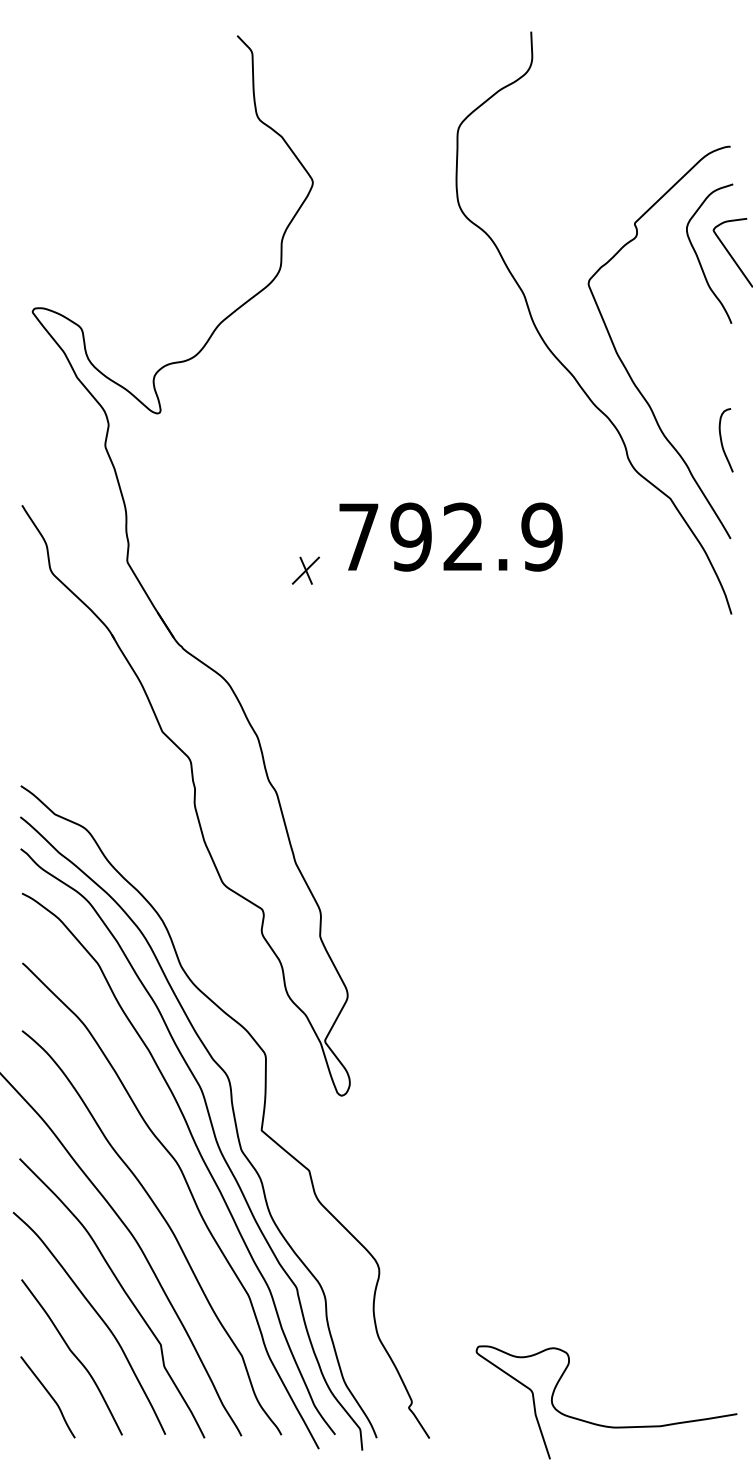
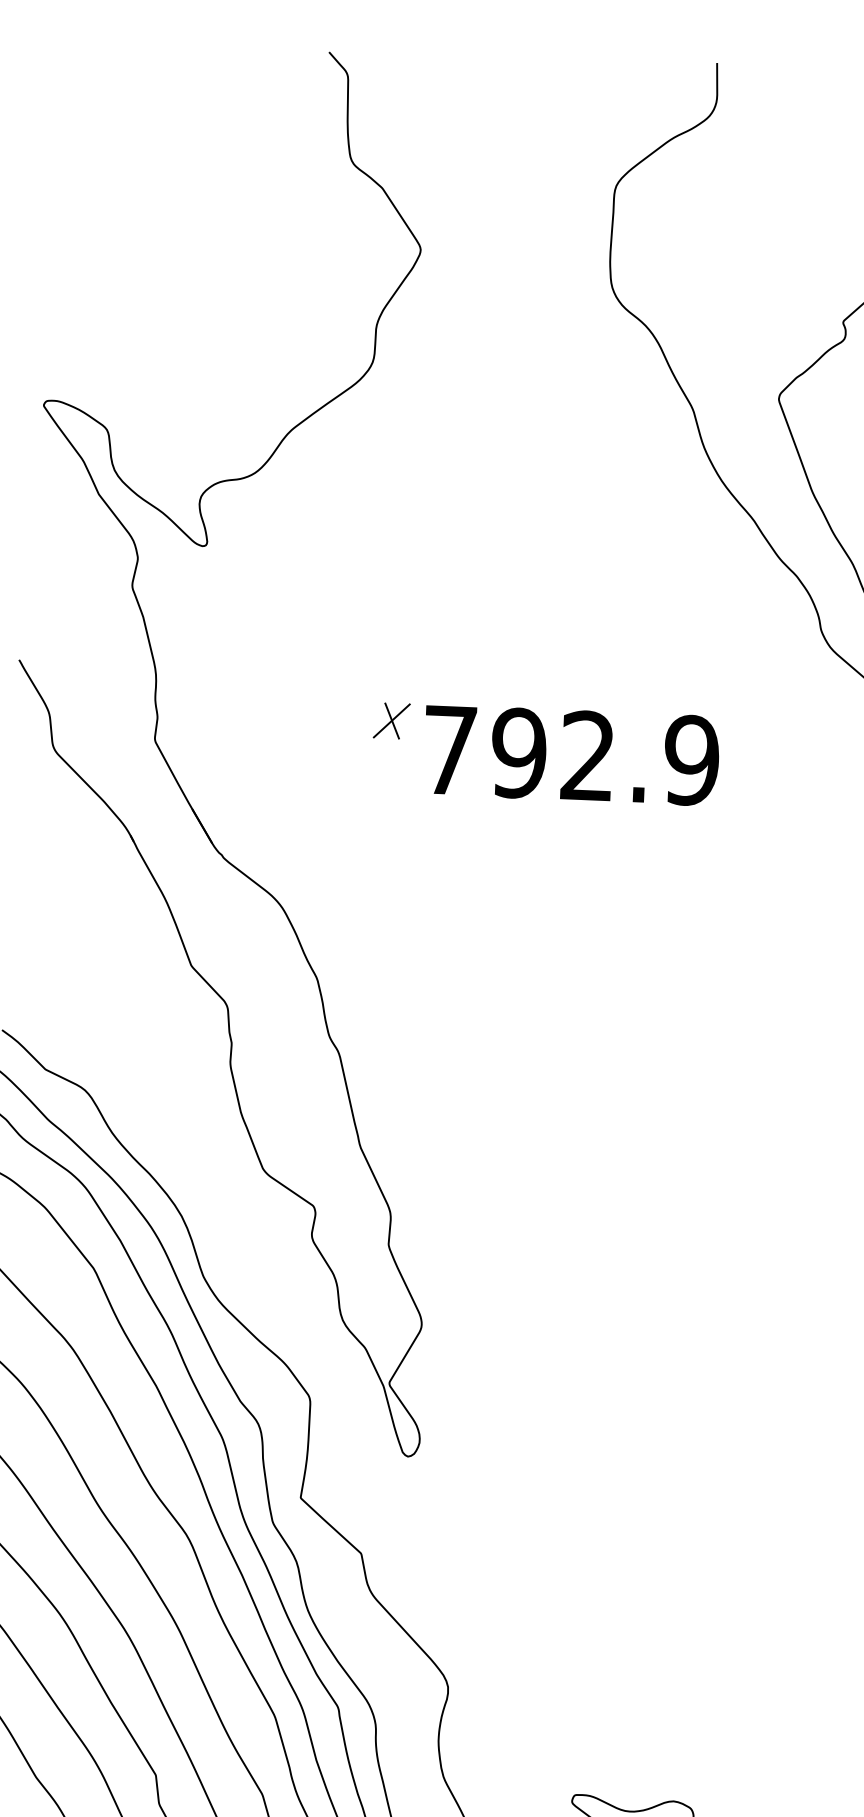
text: (450, 536) -> (570, 754), moved
part: (305, 570) -> (391, 720), moved

